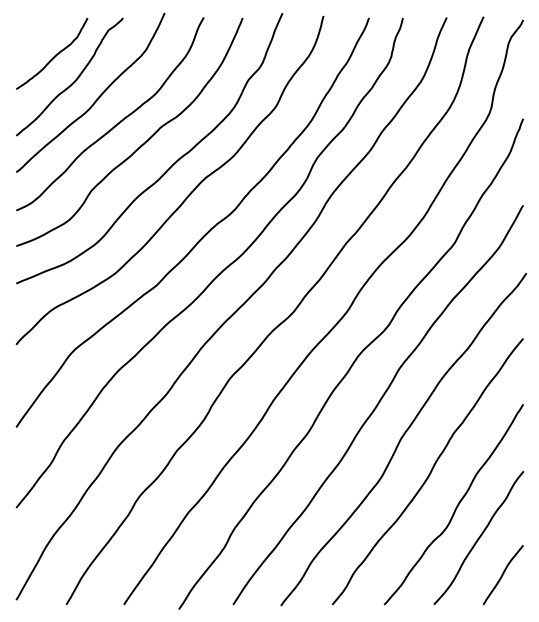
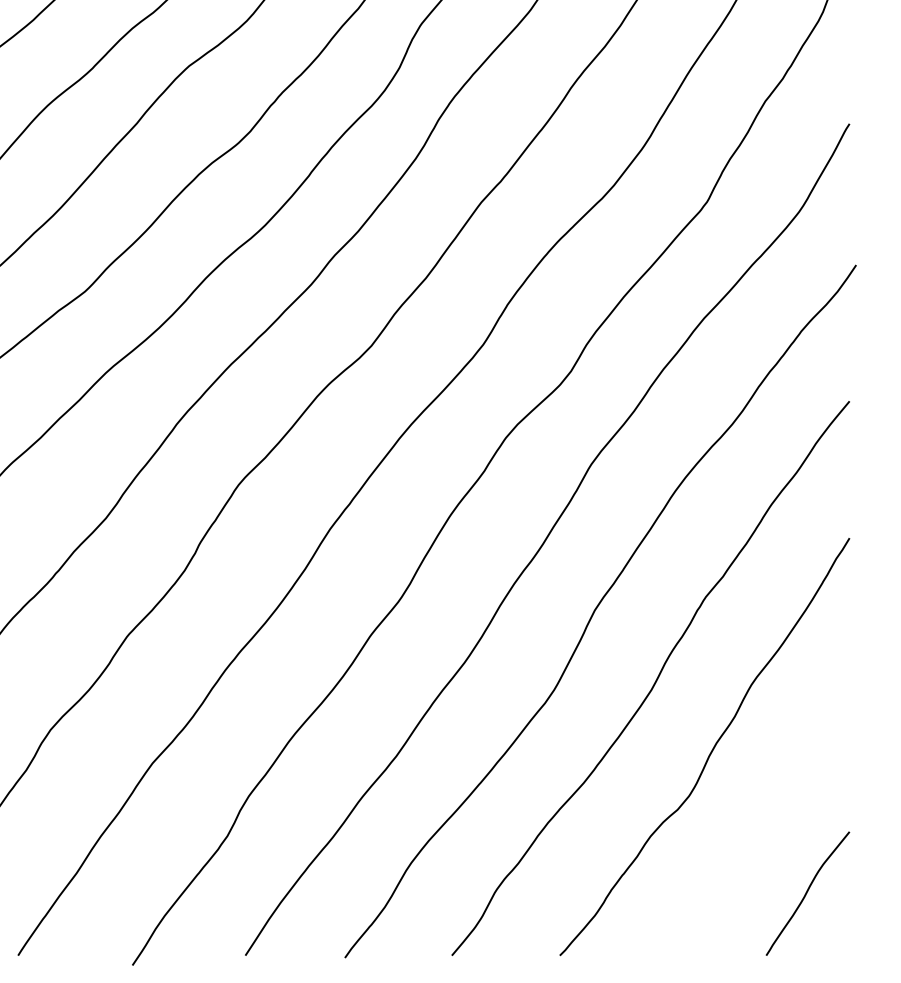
curve: (478, 538) -> (756, 817), removed

